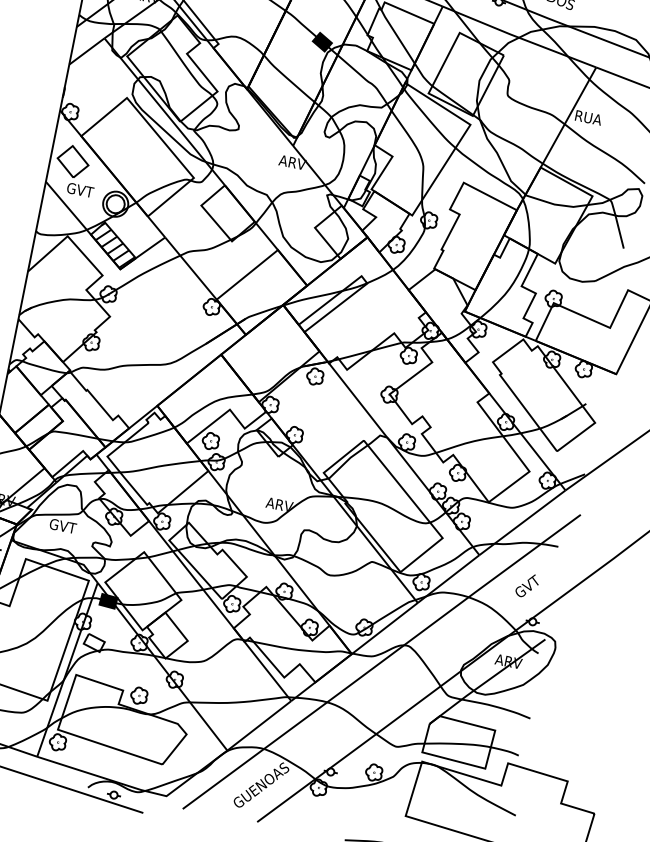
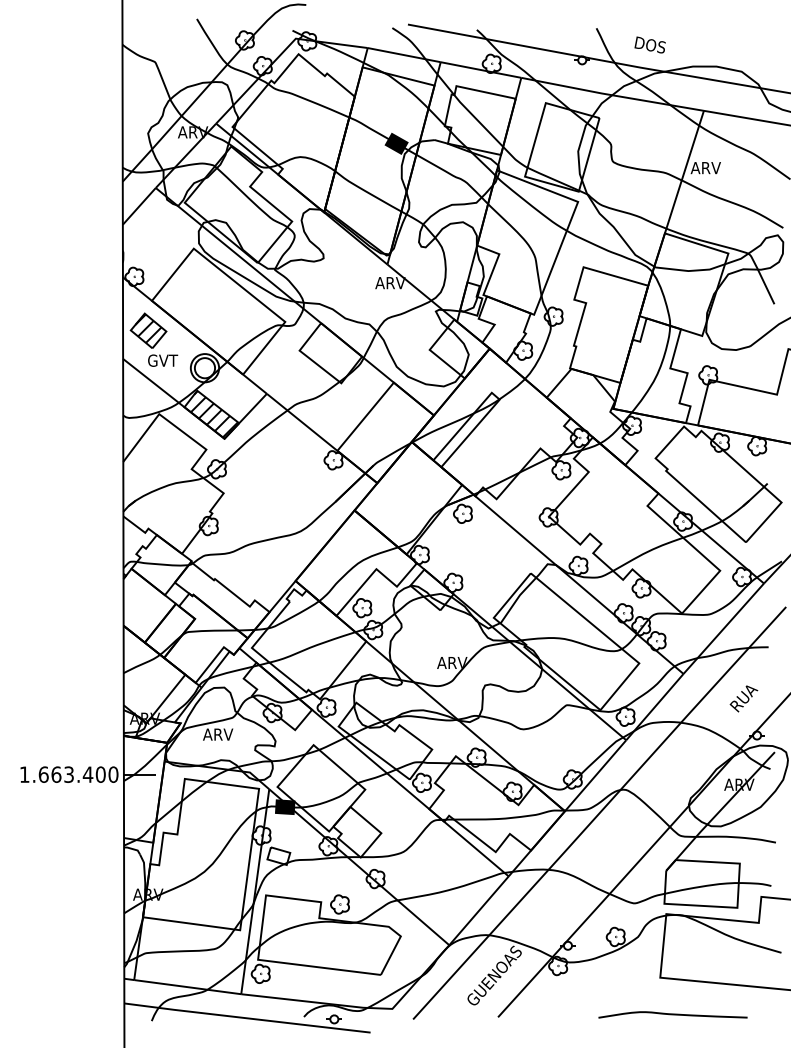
text: (587, 118) -> (705, 168), RUA -> ARV
hatch: (73, 159) -> (148, 328), added
text: (63, 526) -> (218, 734), GVT -> ARV
text: (527, 586) -> (743, 697), GVT -> RUA

